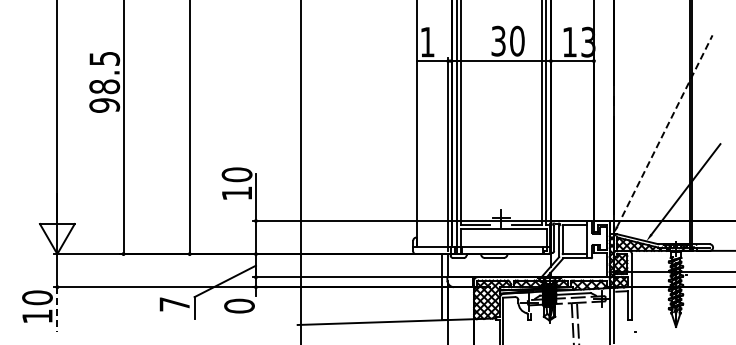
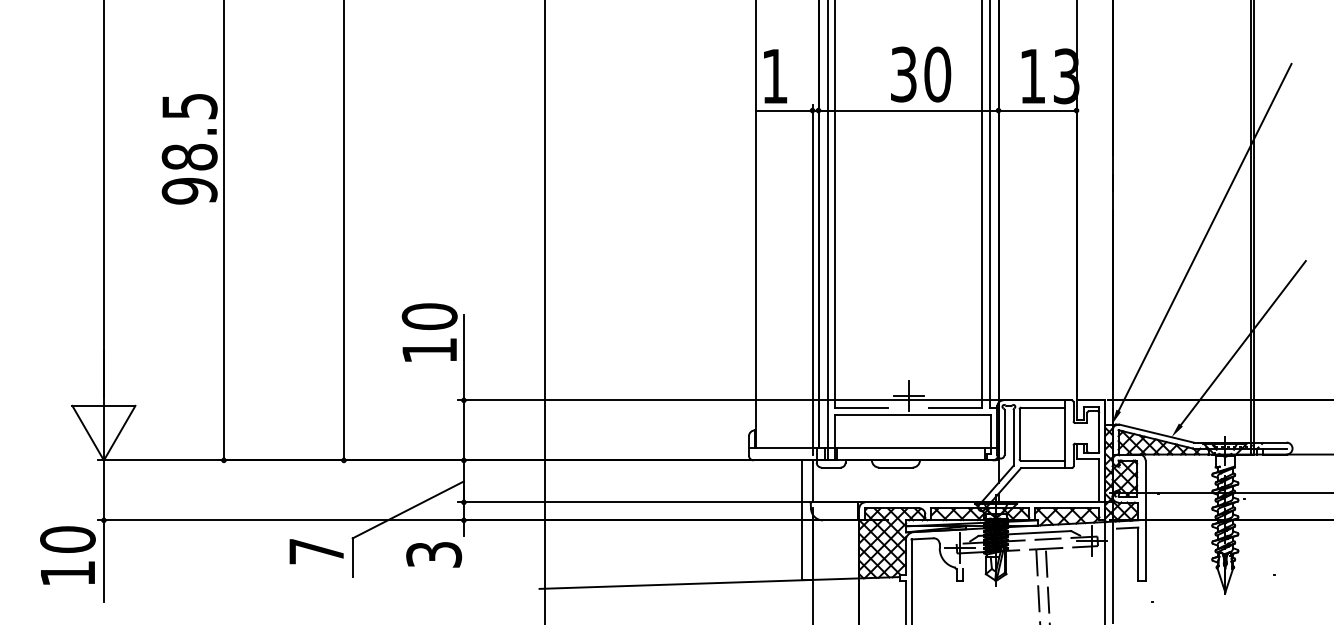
line: (664, 131) -> (1204, 238), dashed -> solid
text: (239, 305) -> (434, 553), 0 -> 3
line: (57, 309) -> (104, 560), dashed -> solid

